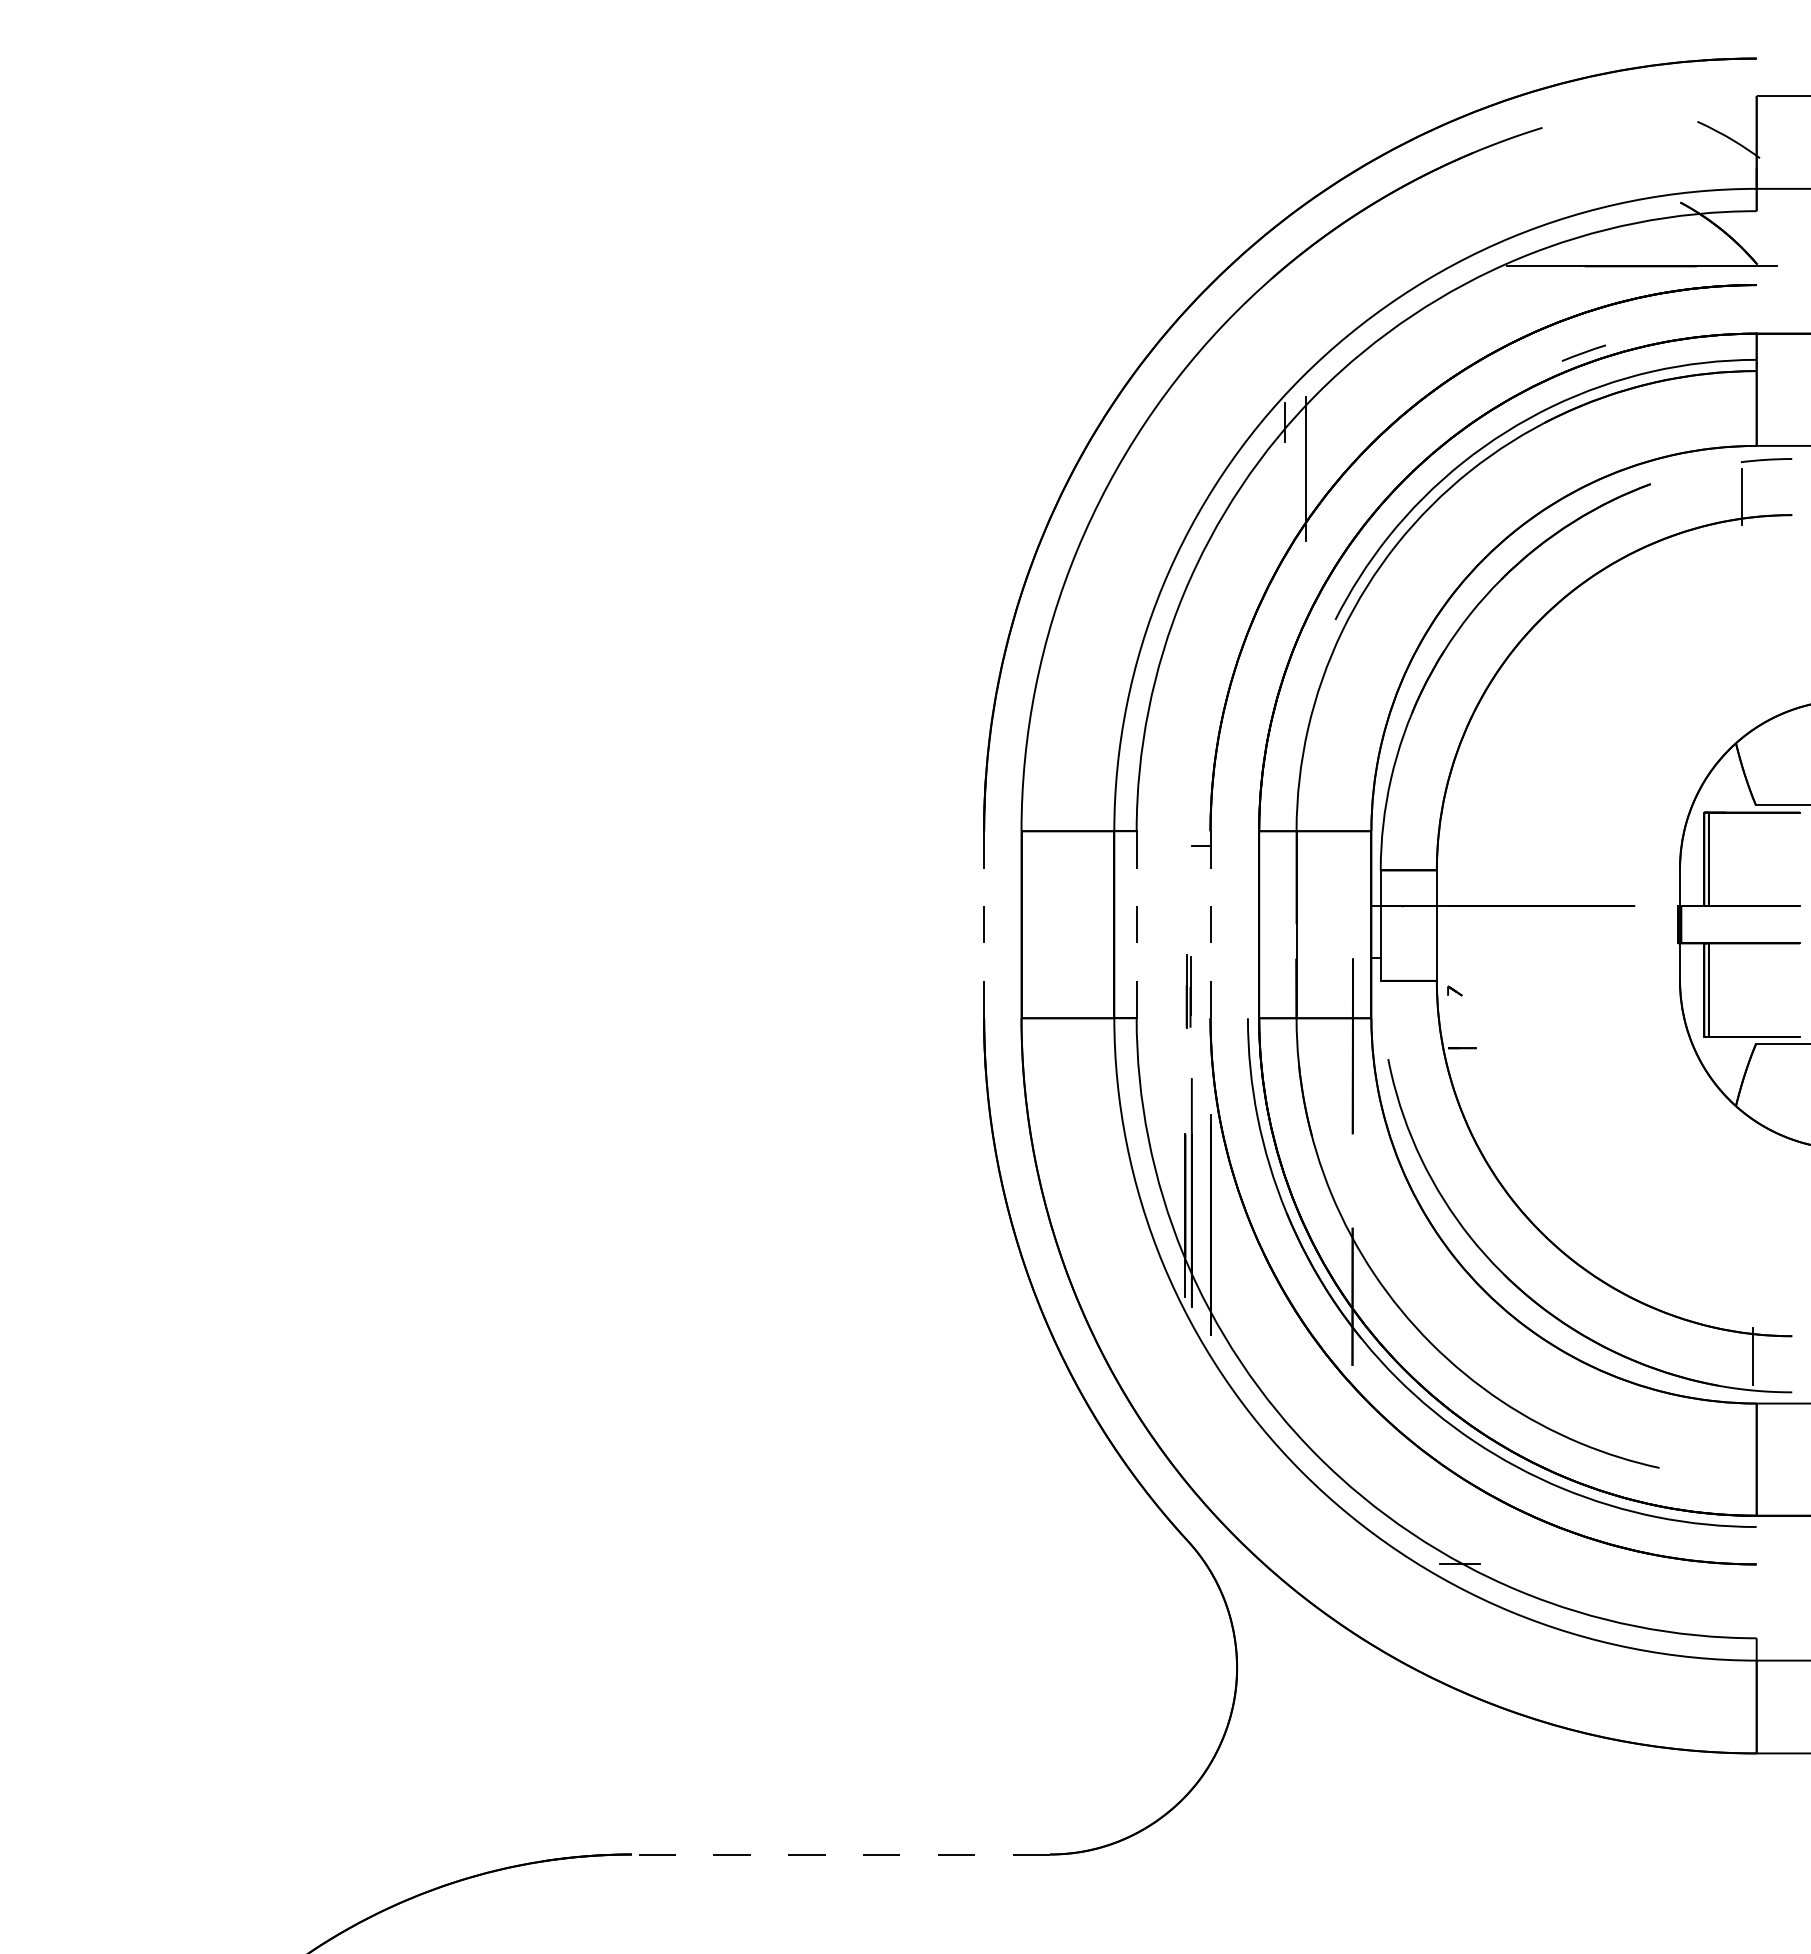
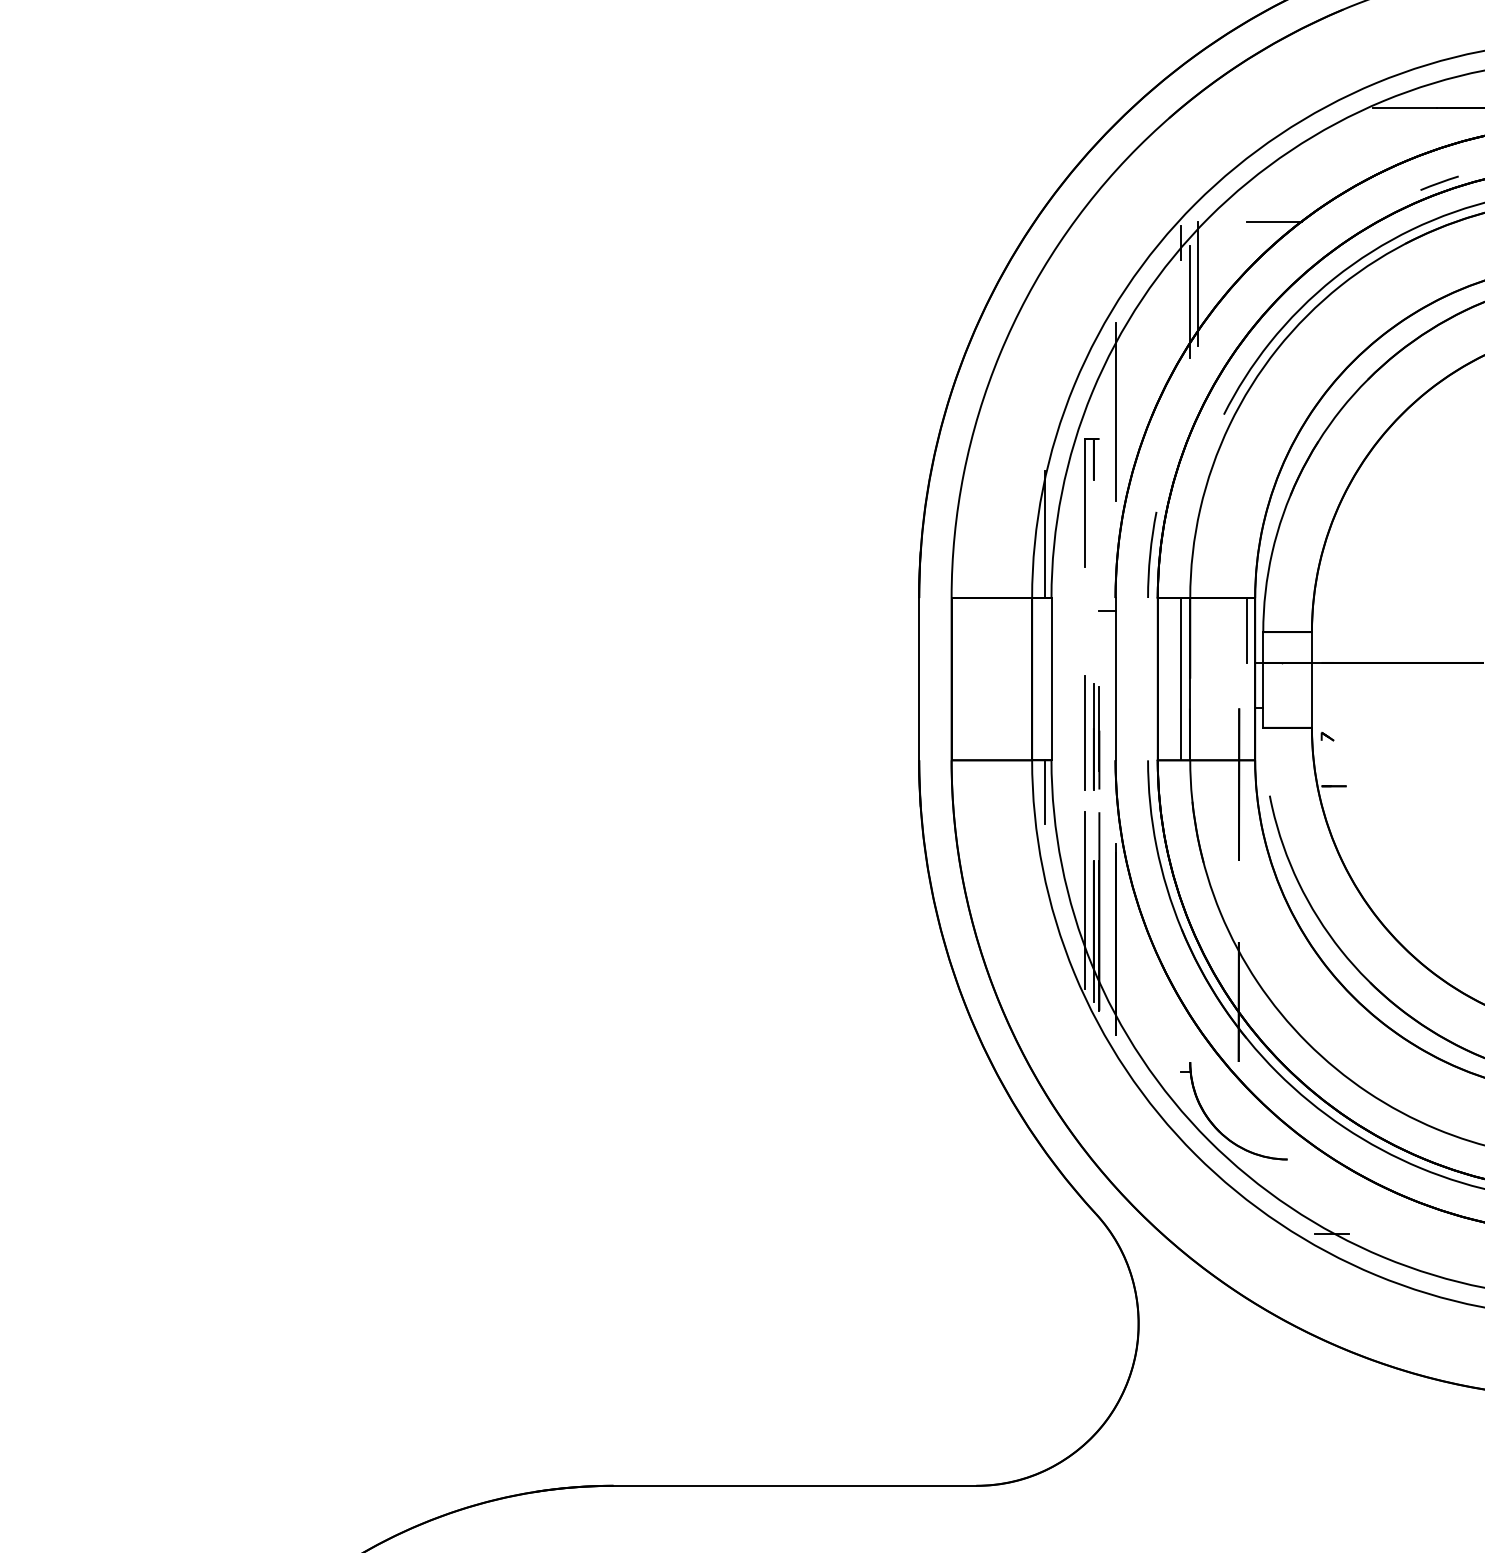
line: (1393, 397) -> (1274, 221), added
line: (1296, 490) -> (1190, 302), added
line: (1210, 616) -> (1115, 411), added
part: (1175, 721) -> (1085, 502), added
line: (1128, 758) -> (1044, 534), added
curve: (1251, 781) -> (1151, 554), added
line: (1362, 868) -> (1247, 630), added
line: (984, 924) -> (919, 678), dashed -> solid
line: (1136, 924) -> (1051, 678), dashed -> solid
line: (1210, 924) -> (1115, 678), dashed -> solid
line: (1285, 924) -> (1180, 678), added
line: (1174, 986) -> (1084, 732), added
part: (1188, 991) -> (1096, 737), size x1.67
line: (1128, 1054) -> (1044, 791), added
line: (1174, 1179) -> (1084, 900), added
part: (1327, 1441) -> (1217, 1127), added
line: (840, 1854) -> (794, 1485), dashed -> solid

